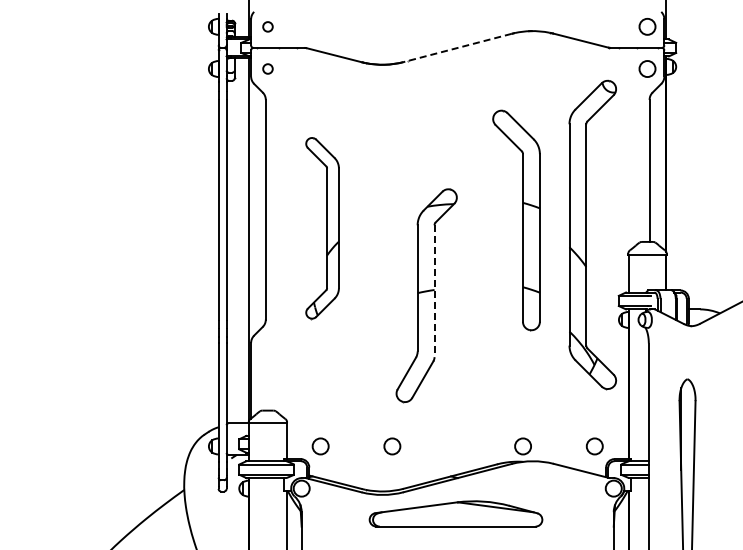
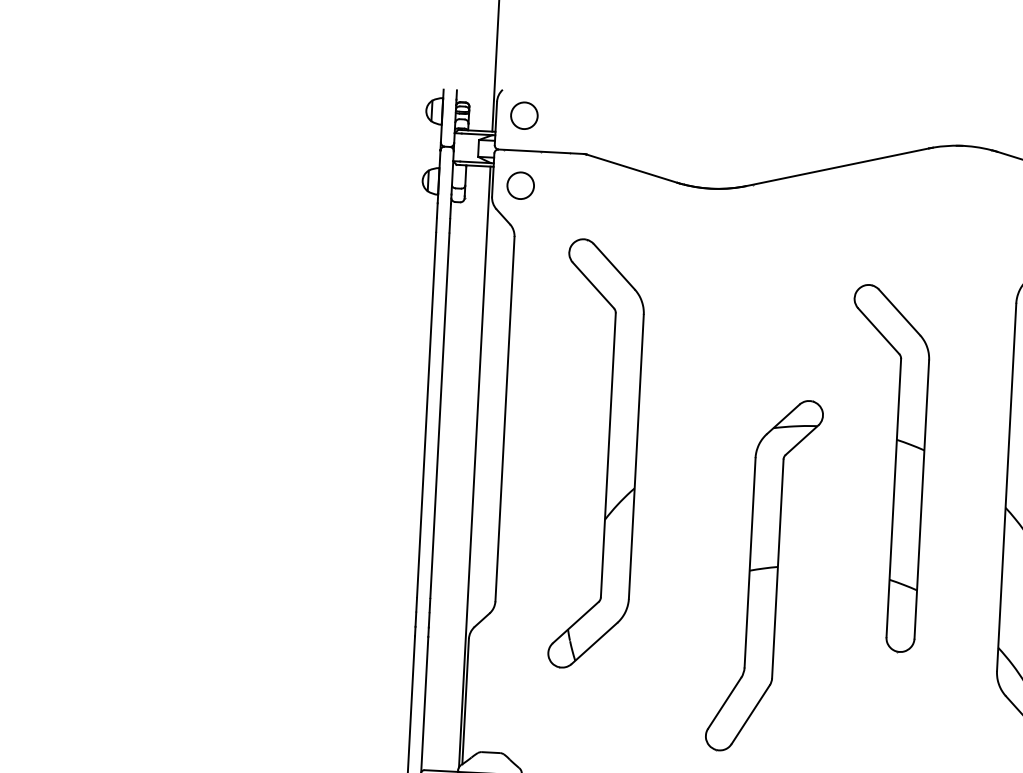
circle: (267, 26) -> (523, 115), size x1.67
line: (457, 47) -> (837, 166), dashed -> solid
circle: (267, 68) -> (520, 184), size x1.67
part: (516, 220) -> (884, 468), moved
part: (322, 228) -> (597, 455), size x1.43
line: (434, 291) -> (777, 569), dashed -> solid

